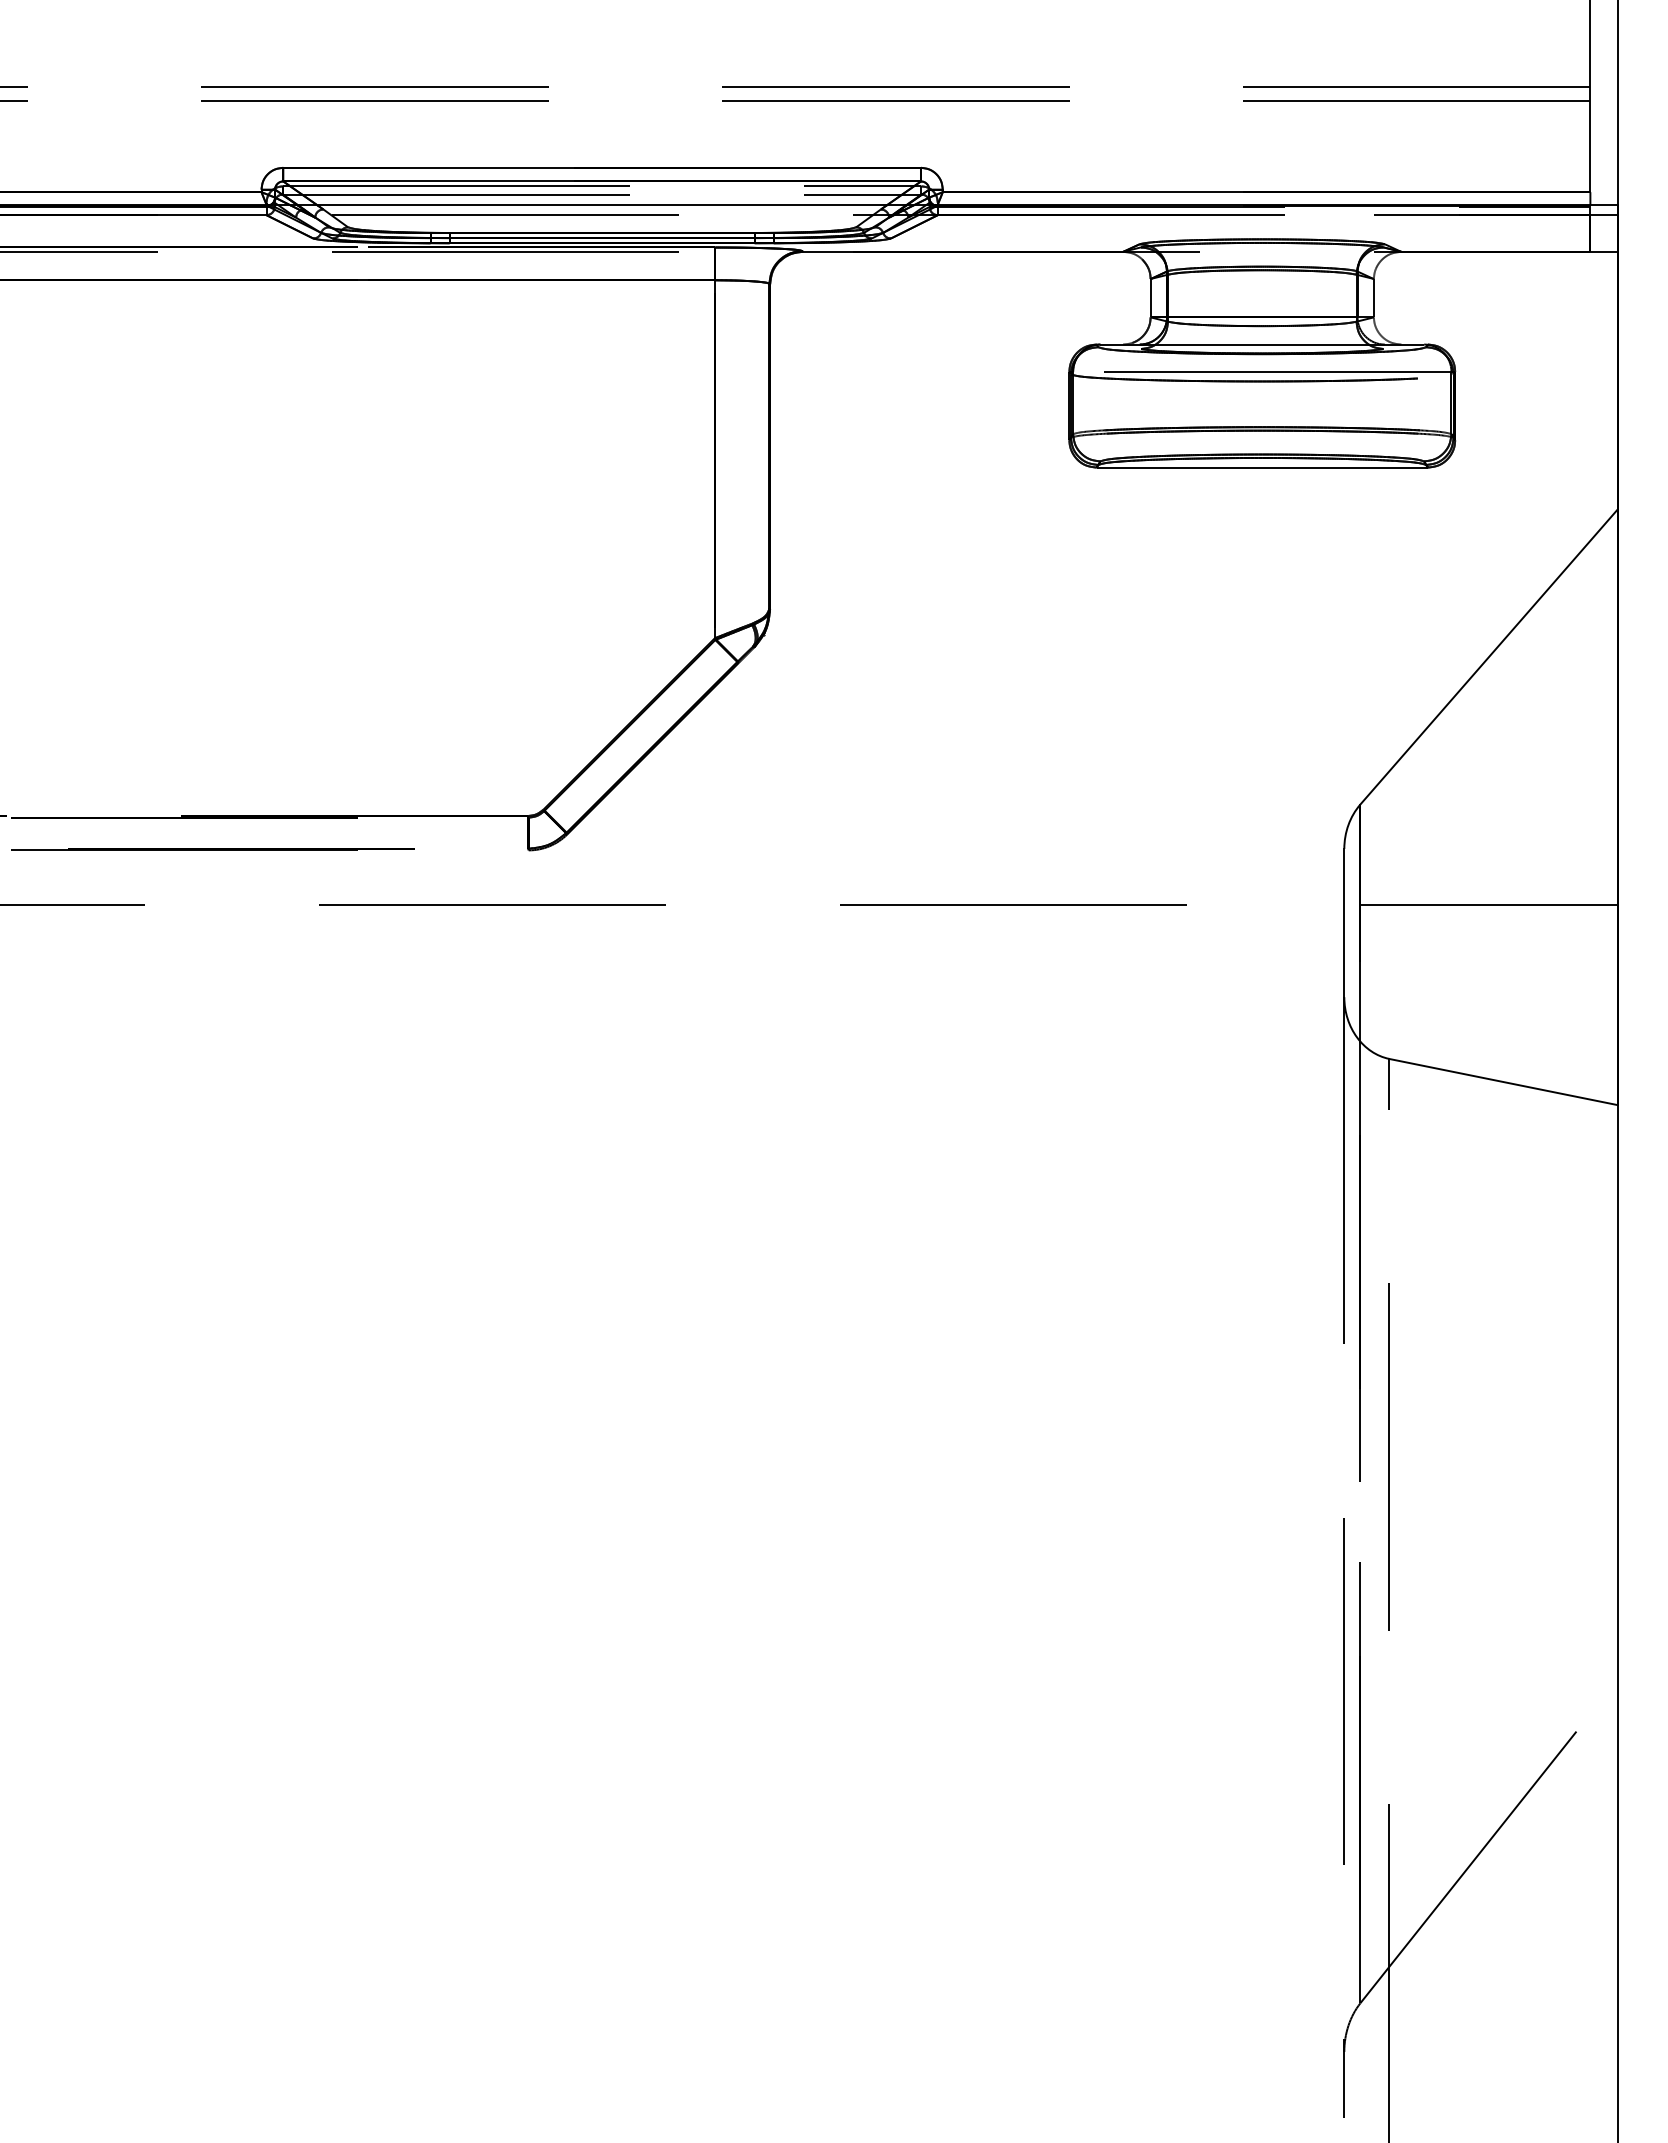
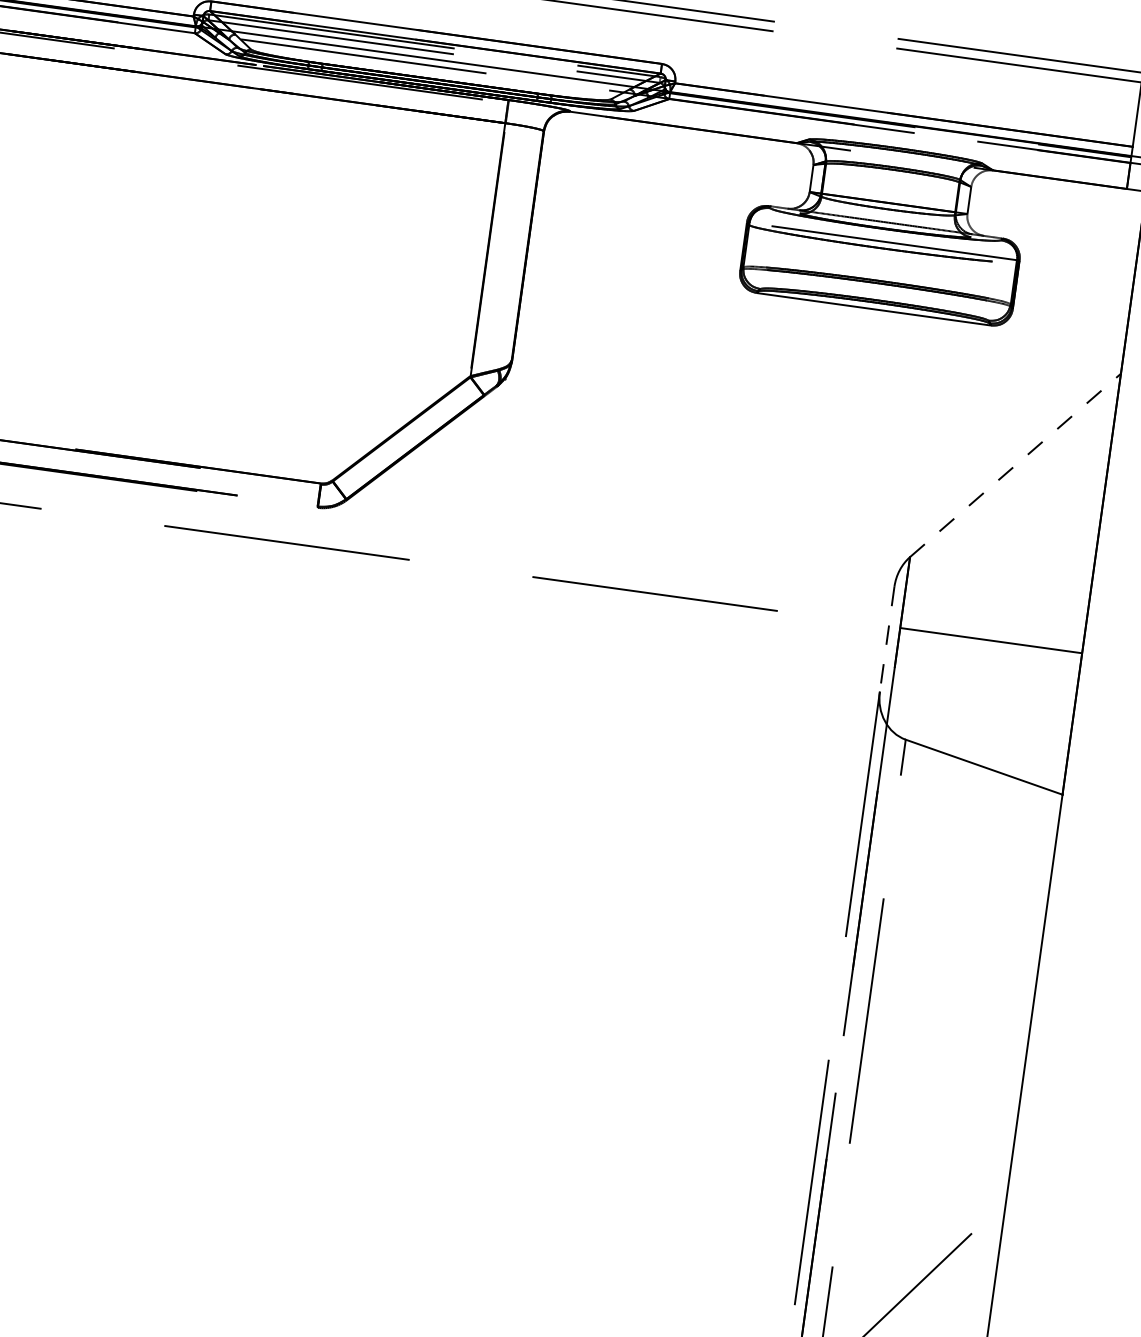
line: (1489, 657) -> (1015, 465), solid -> dashed
line: (1344, 923) -> (887, 639), solid -> dashed

